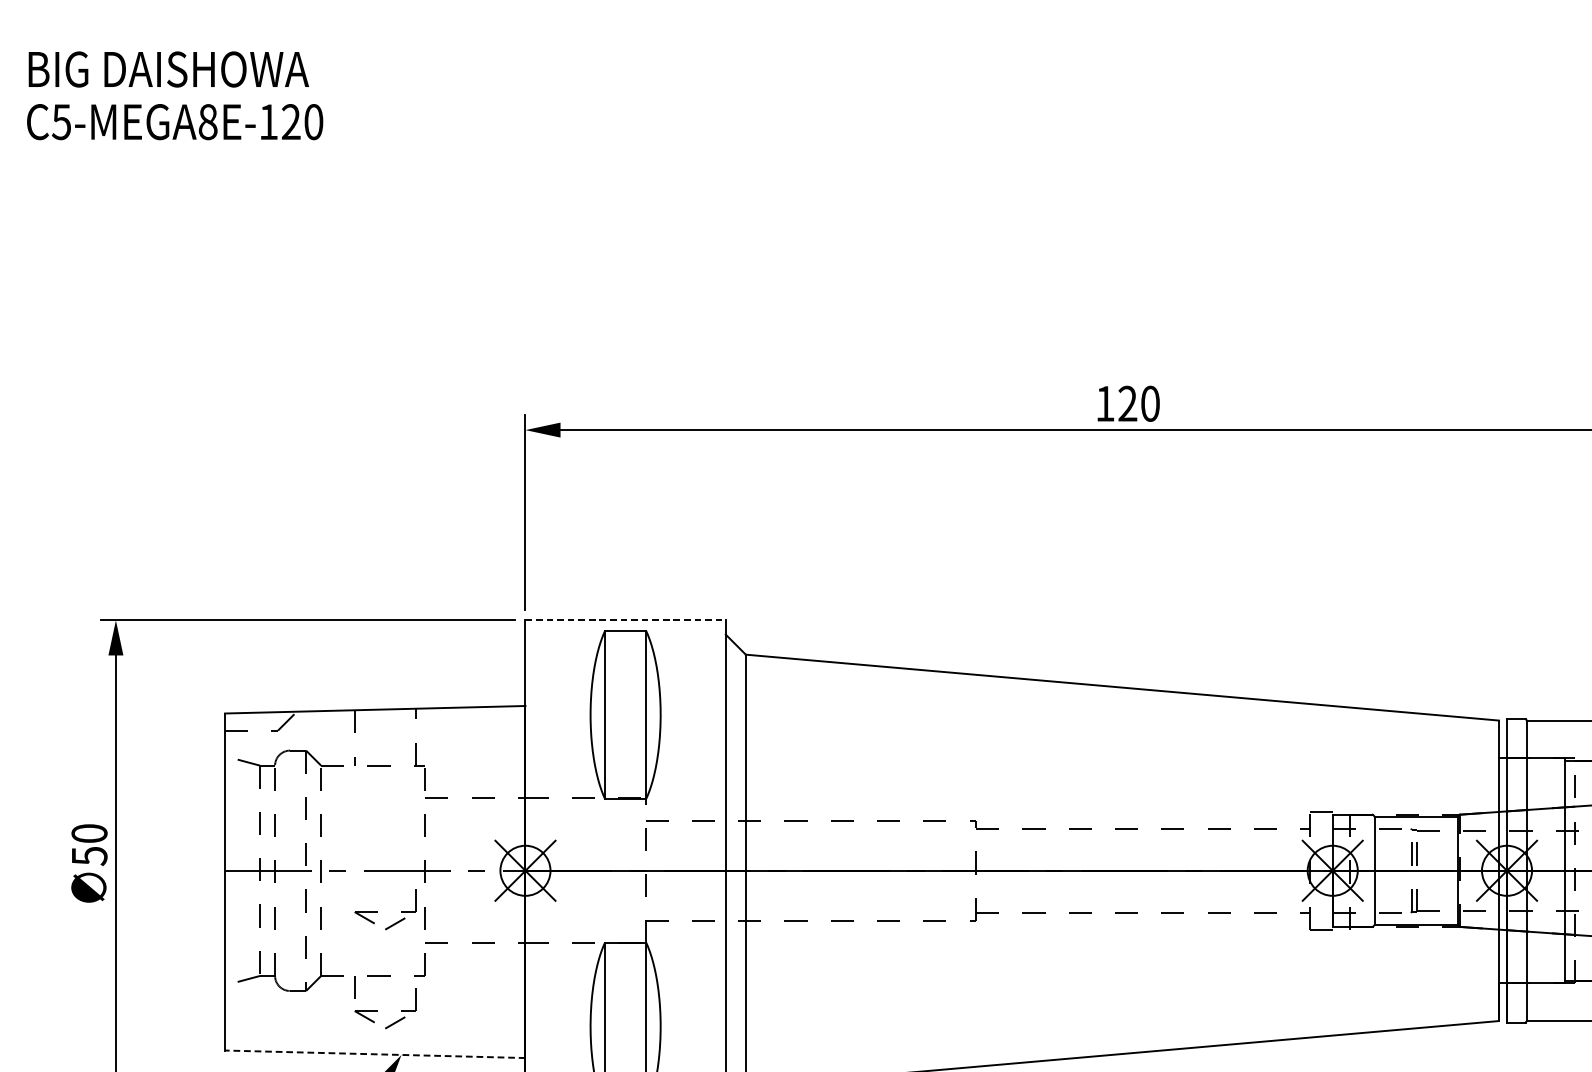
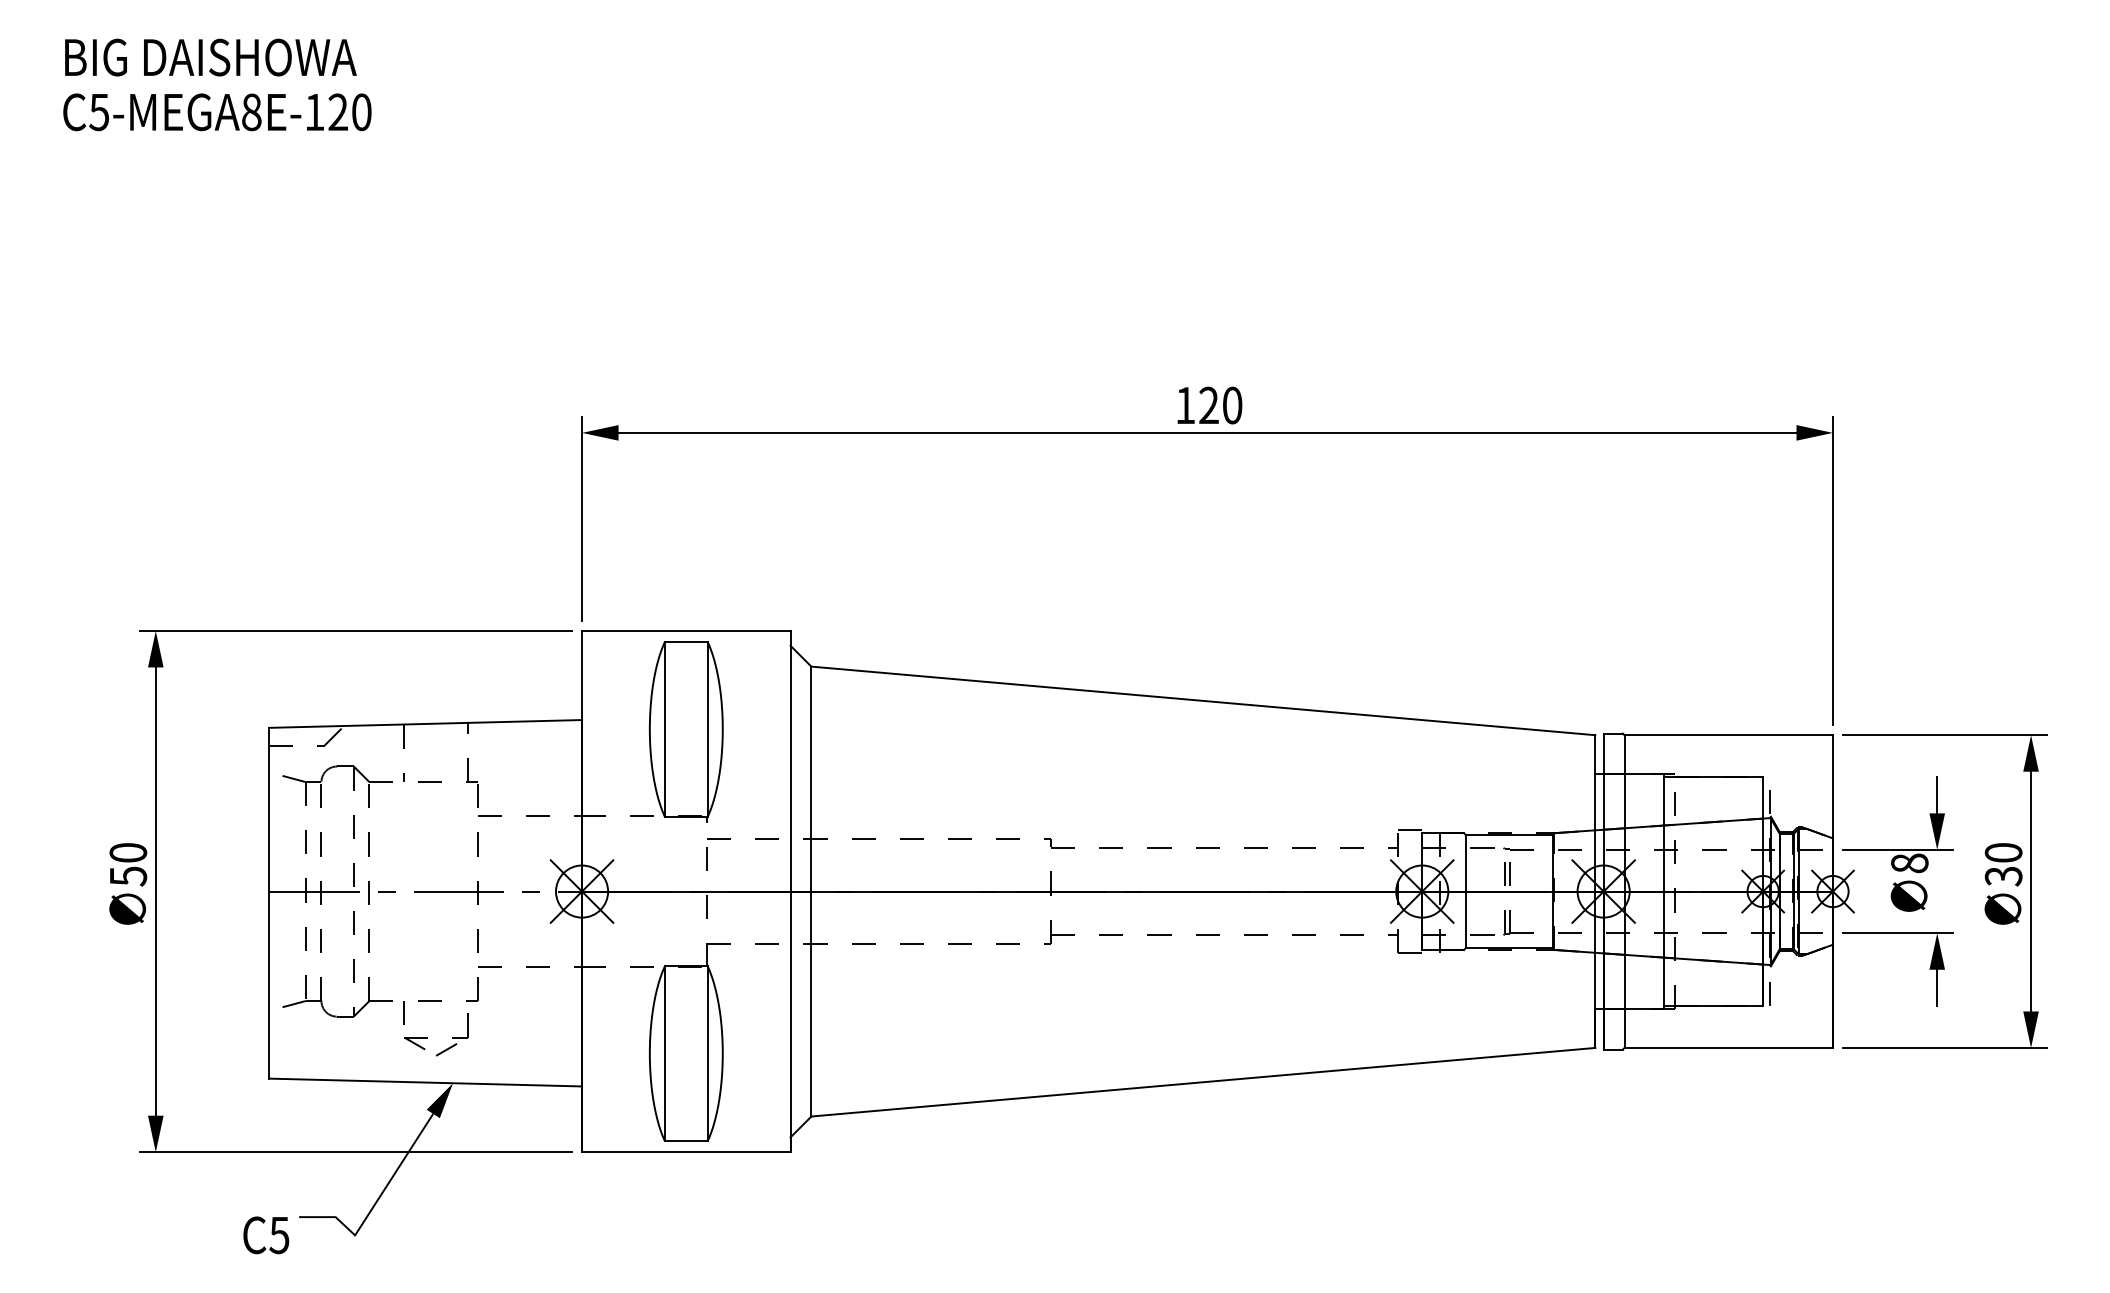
line: (625, 619) -> (686, 630), dashed -> solid
part: (376, 912) -> (427, 934), removed
line: (375, 1054) -> (425, 1082), dashed -> solid

